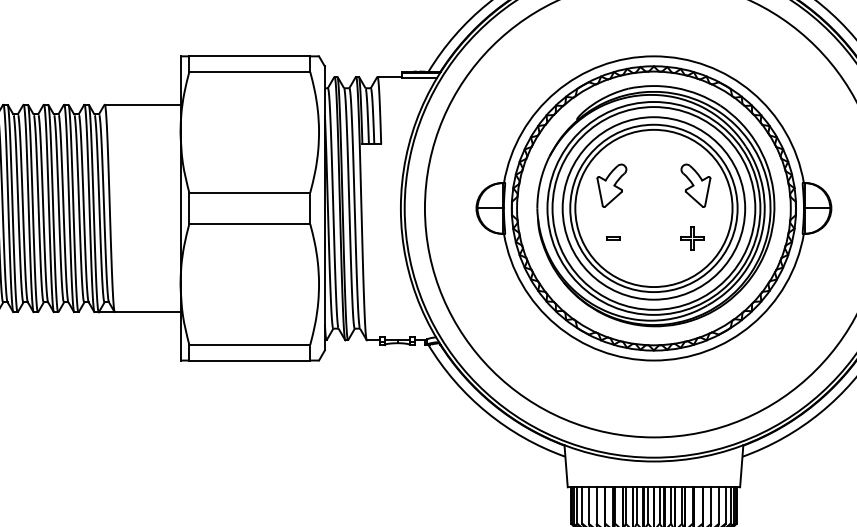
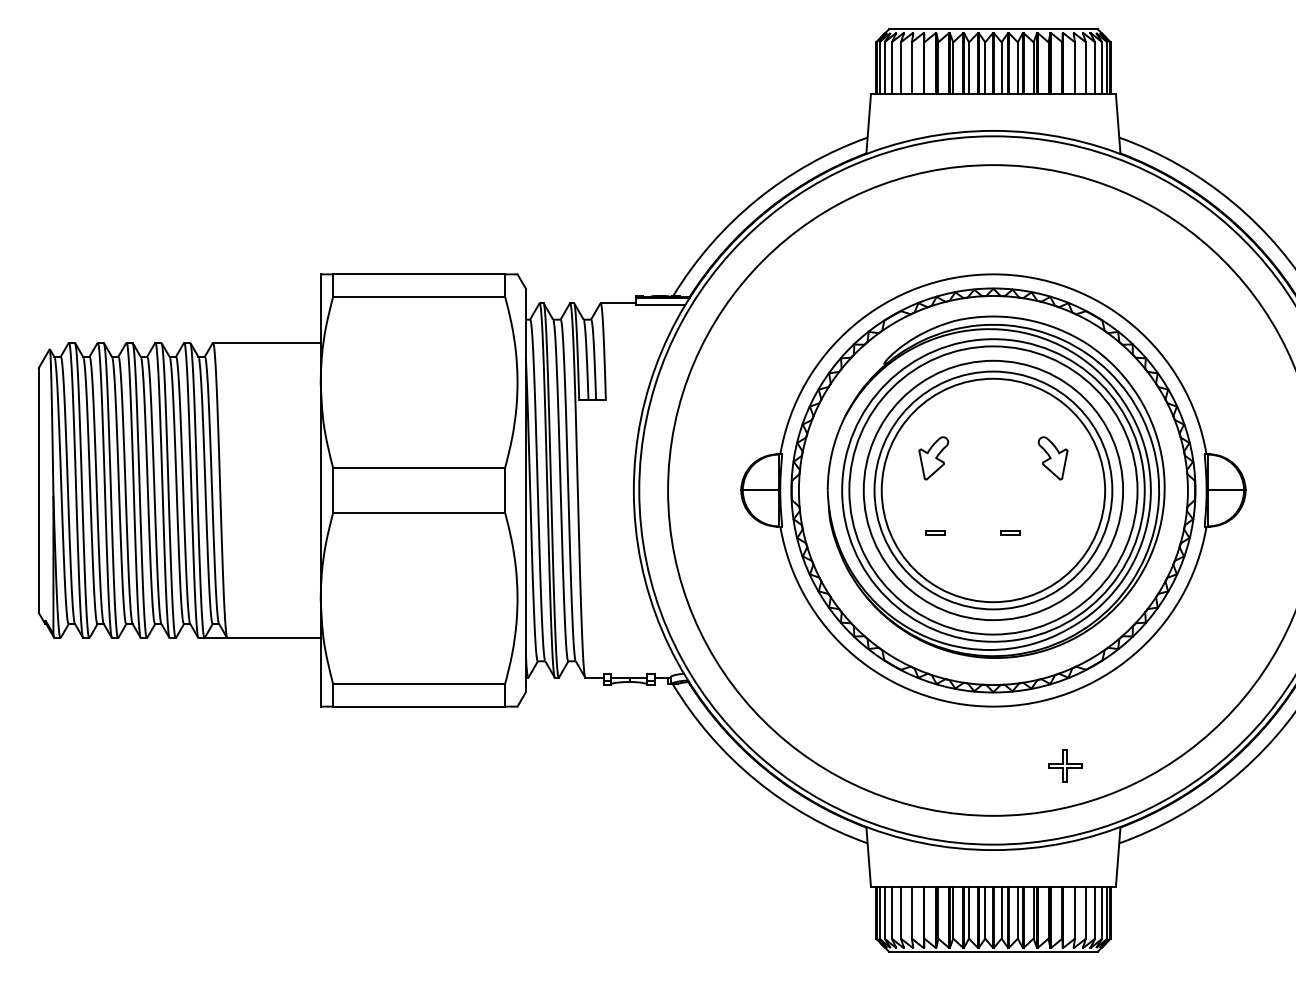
part: (611, 185) -> (933, 458), size x0.7
part: (695, 185) -> (1052, 458), size x0.7
part: (665, 238) -> (1010, 532), added
part: (692, 238) -> (1065, 765), moved

